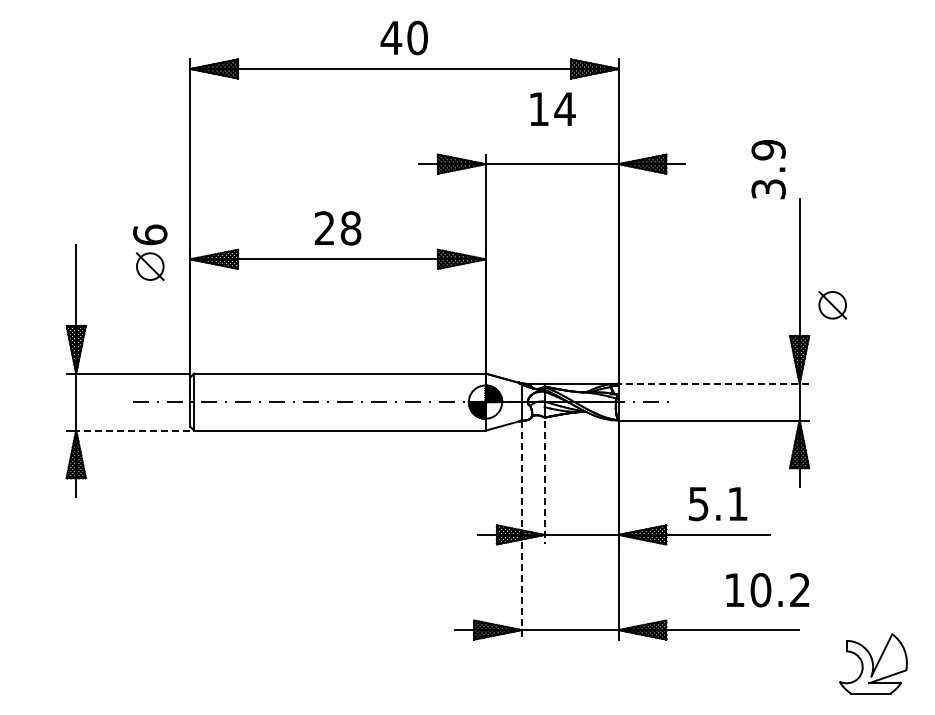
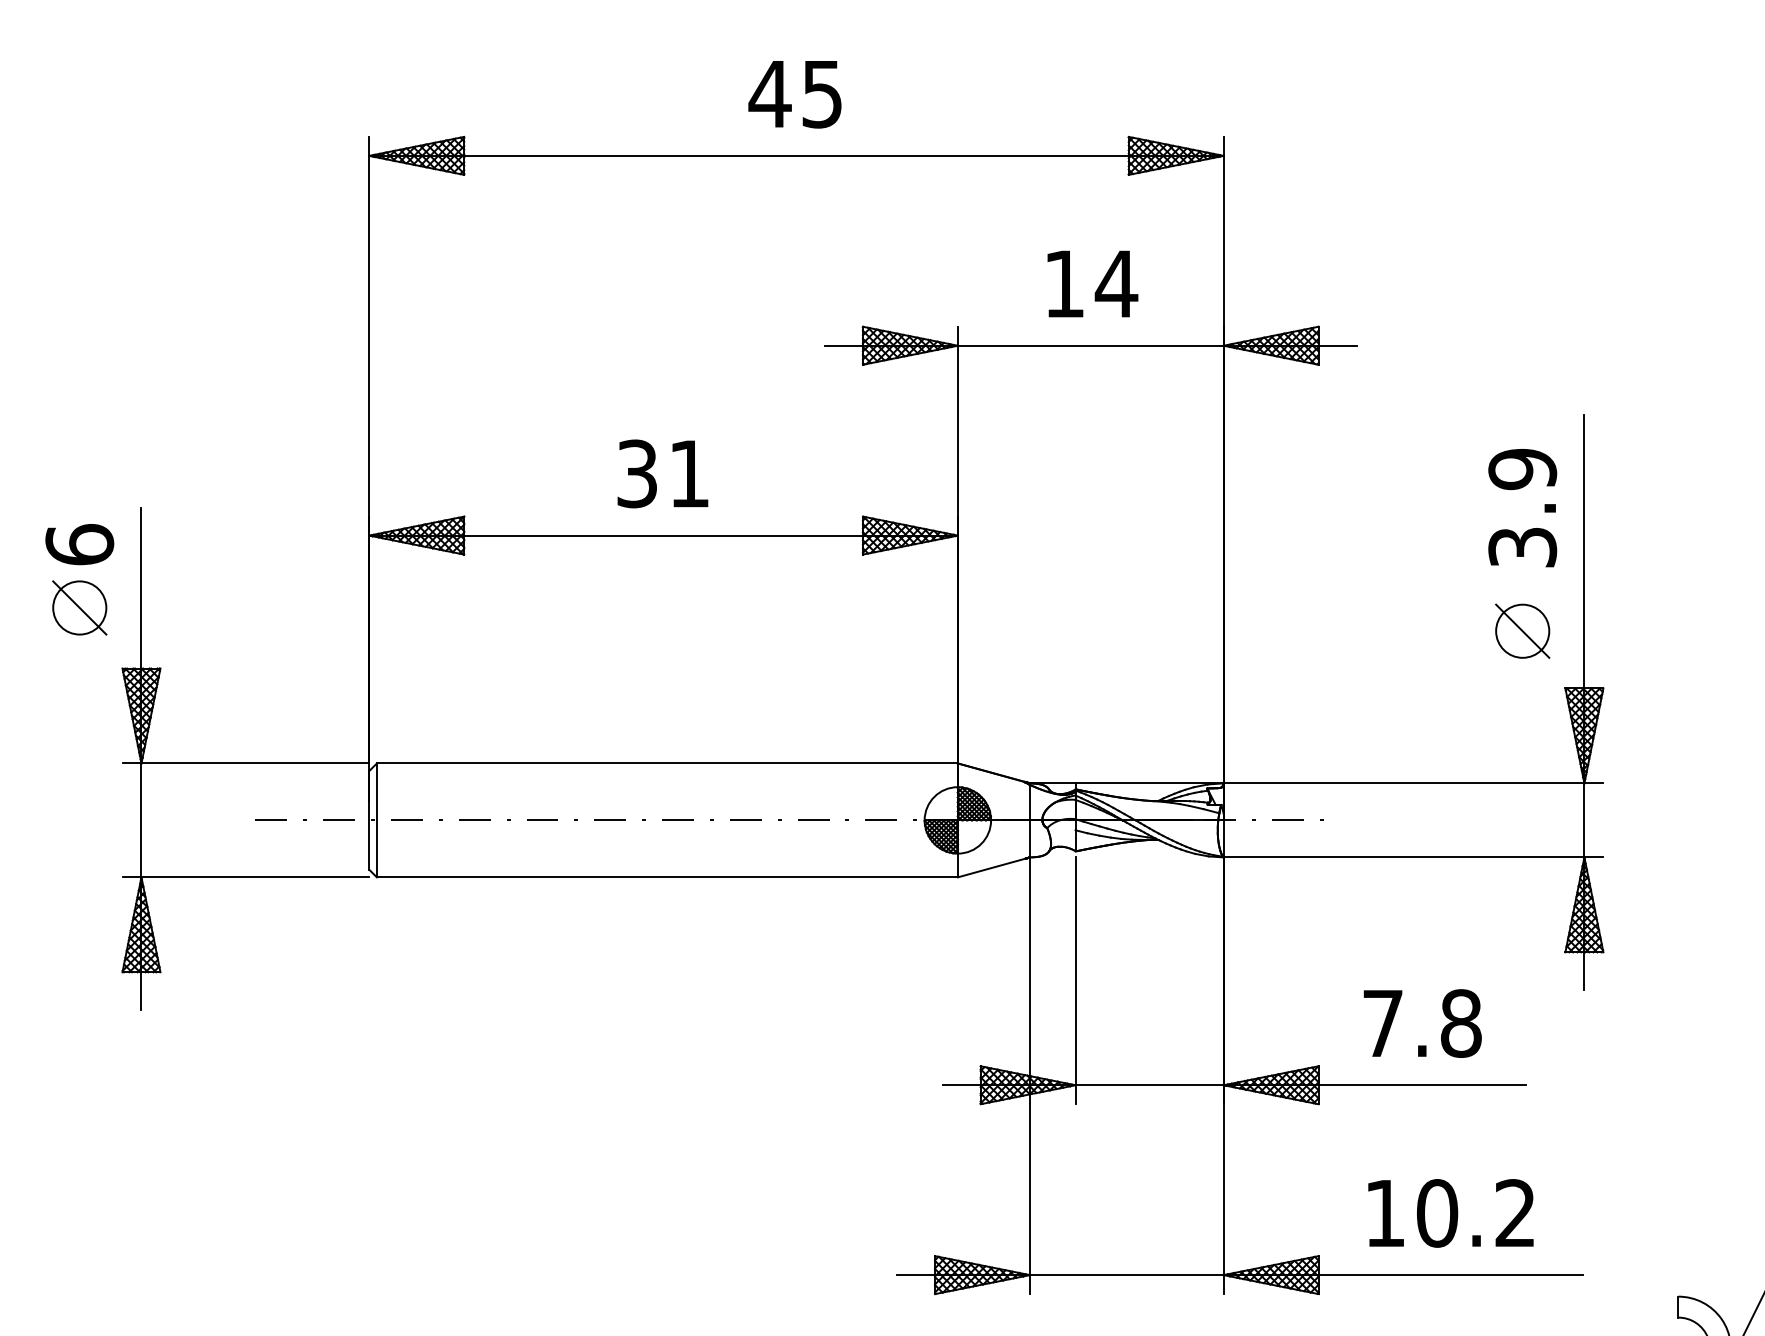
text: (417, 37) -> (822, 93), 40 -> 45
text: (552, 108) -> (1091, 282), moved
text: (768, 169) -> (1522, 507), moved
text: (337, 228) -> (662, 474), 28 -> 31
part: (150, 252) -> (80, 579), moved
part: (832, 304) -> (1522, 629), moved
line: (713, 383) -> (1412, 783), dashed -> solid
line: (132, 430) -> (253, 876), dashed -> solid
line: (544, 482) -> (1075, 980), dashed -> solid
text: (718, 503) -> (1422, 1022), 5.1 -> 7.8
line: (521, 530) -> (1029, 1076), dashed -> solid
text: (767, 590) -> (1450, 1214), moved

